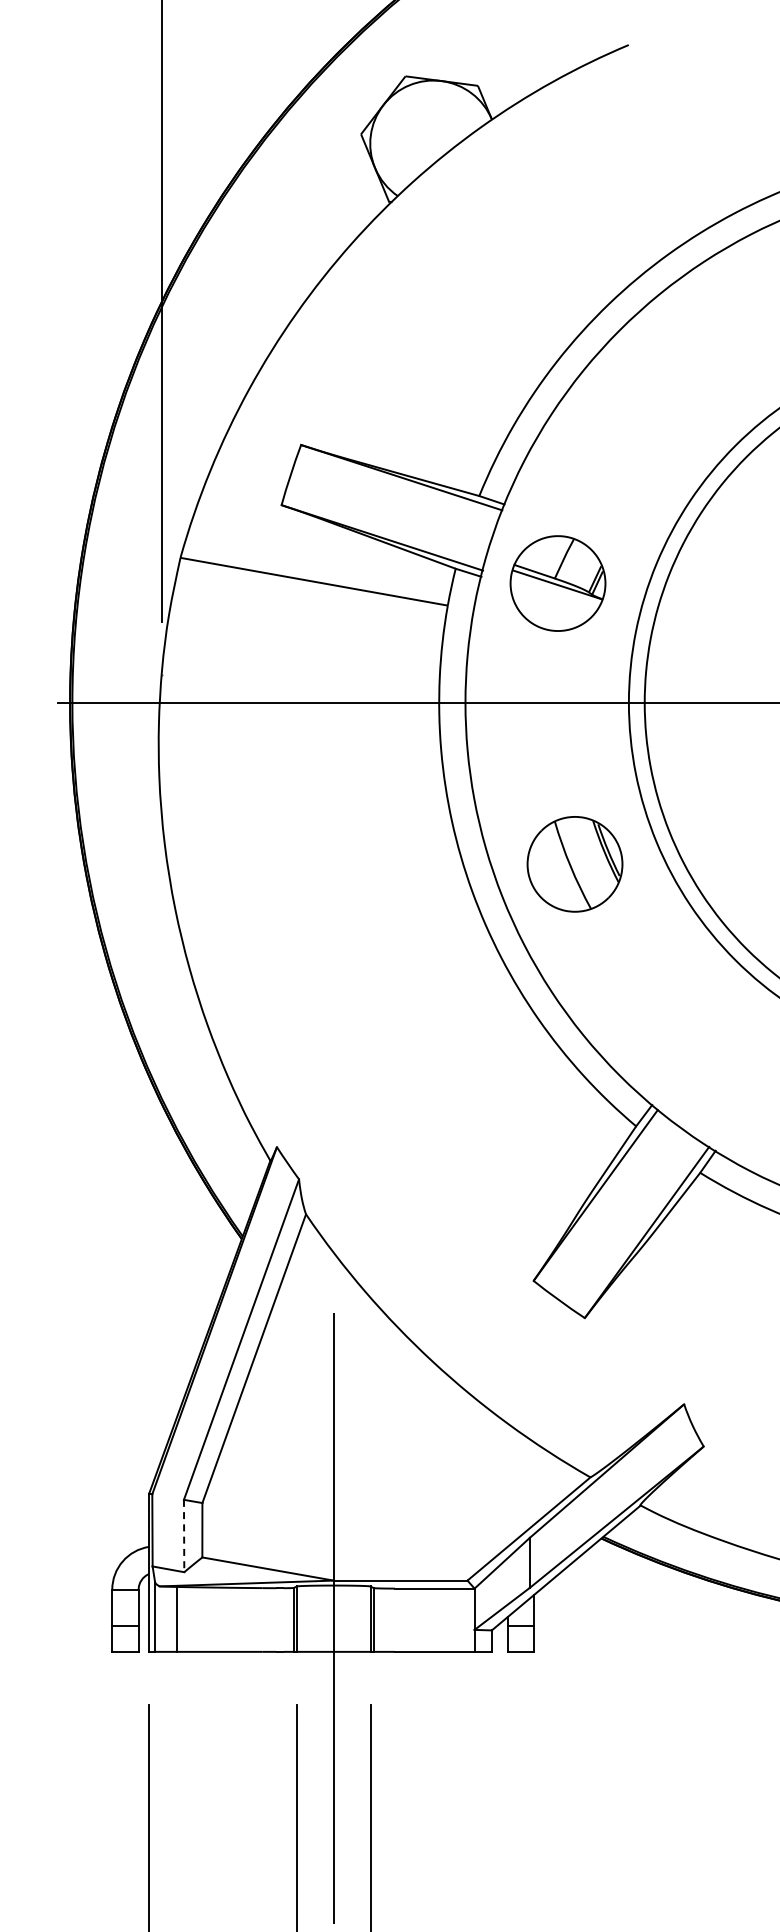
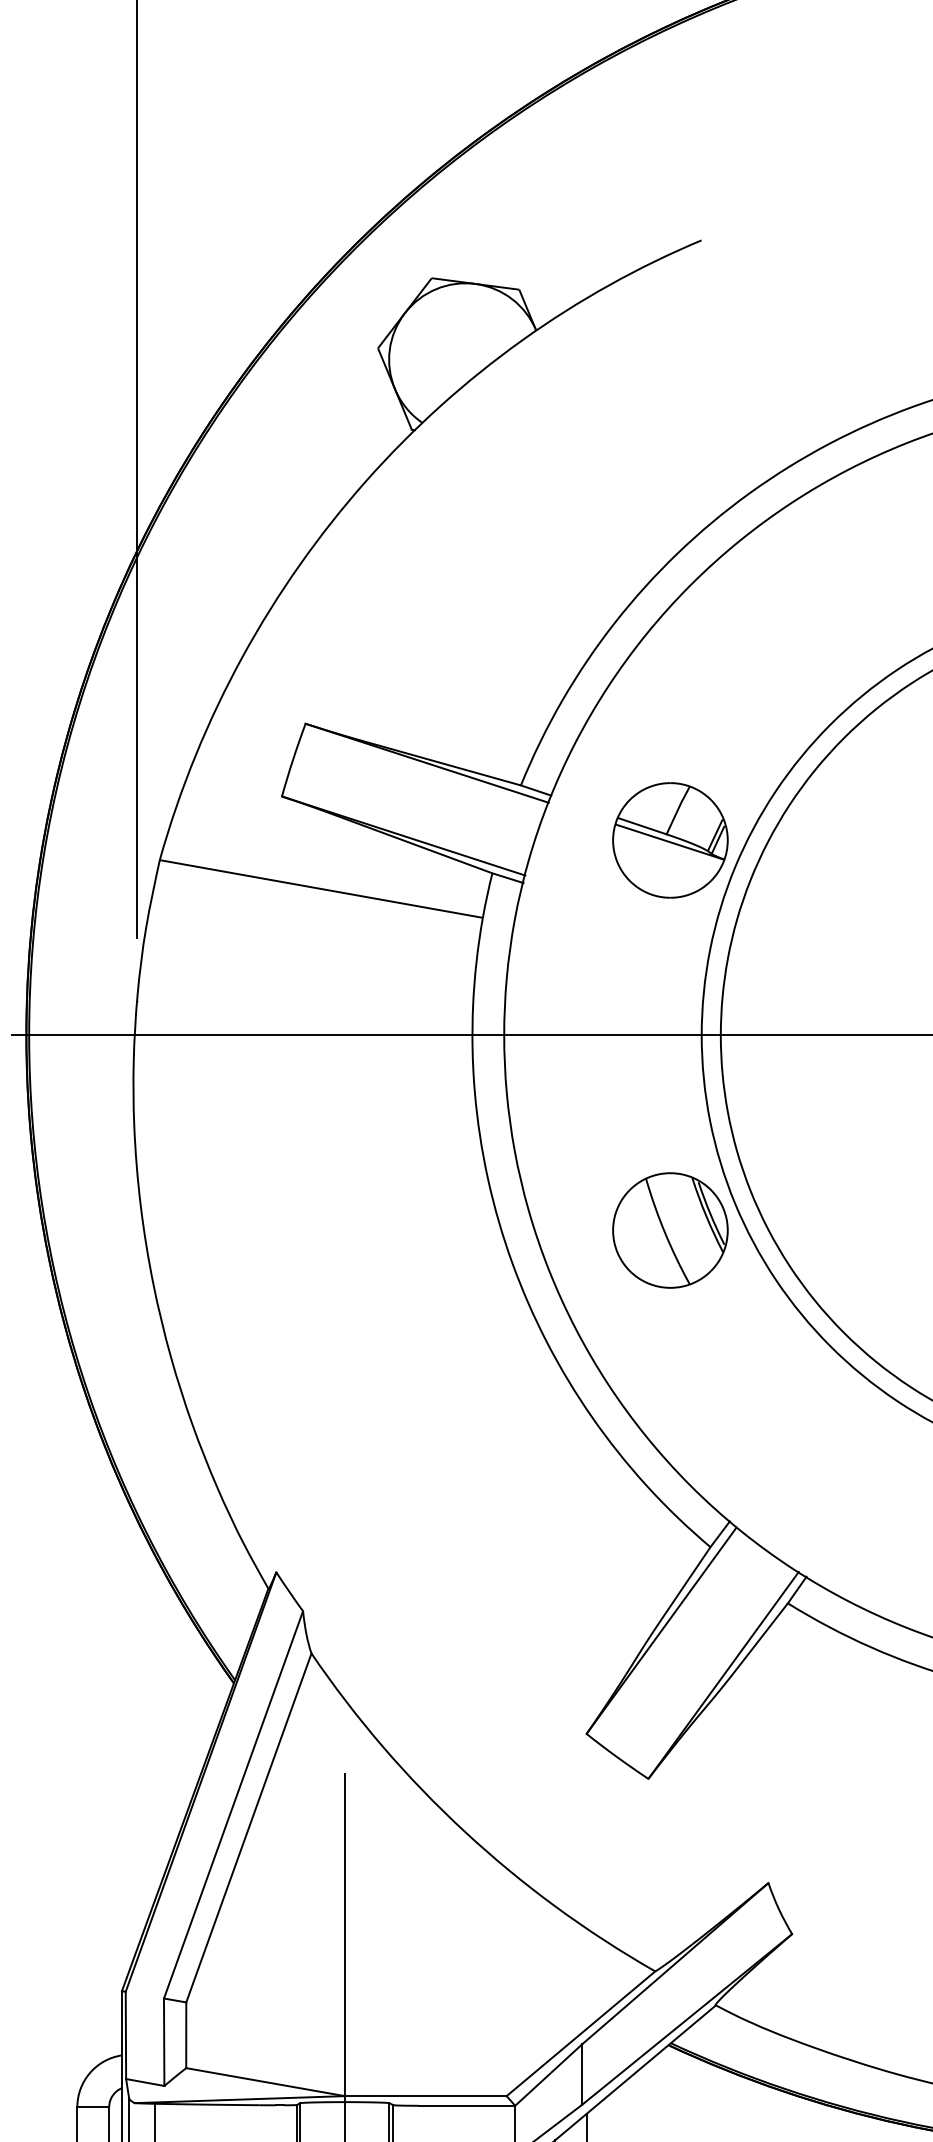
part: (557, 583) -> (669, 840), moved
part: (574, 864) -> (669, 1230), moved
line: (184, 1536) -> (164, 2042), dashed -> solid

